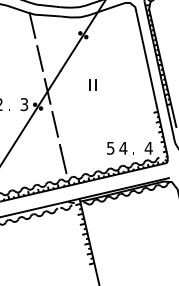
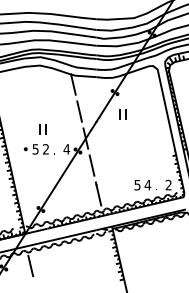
part: (92, 85) -> (122, 114), moved
text: (24, 104) -> (66, 149), 3 -> 4
text: (148, 147) -> (168, 184), 4 -> 2

